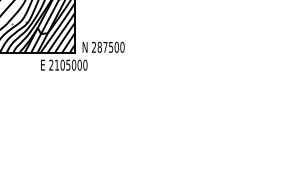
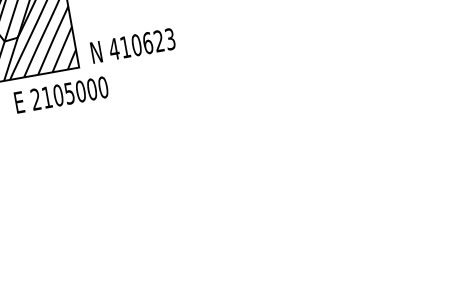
text: (107, 46) -> (140, 42), 287500 -> 410623

